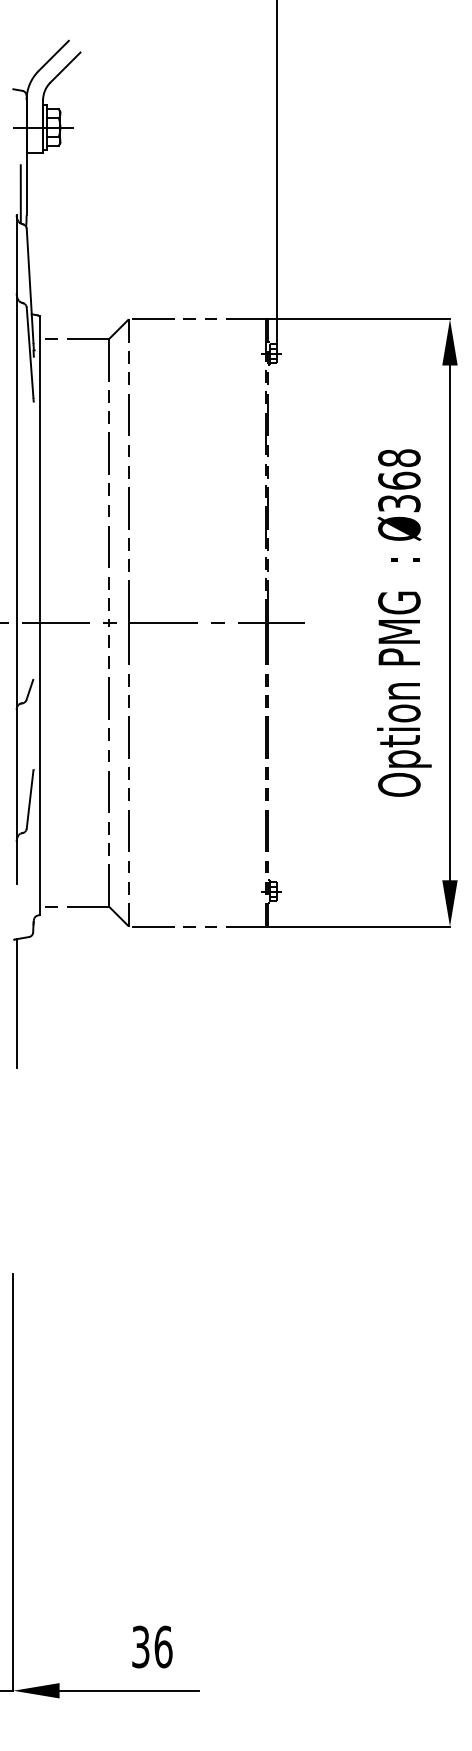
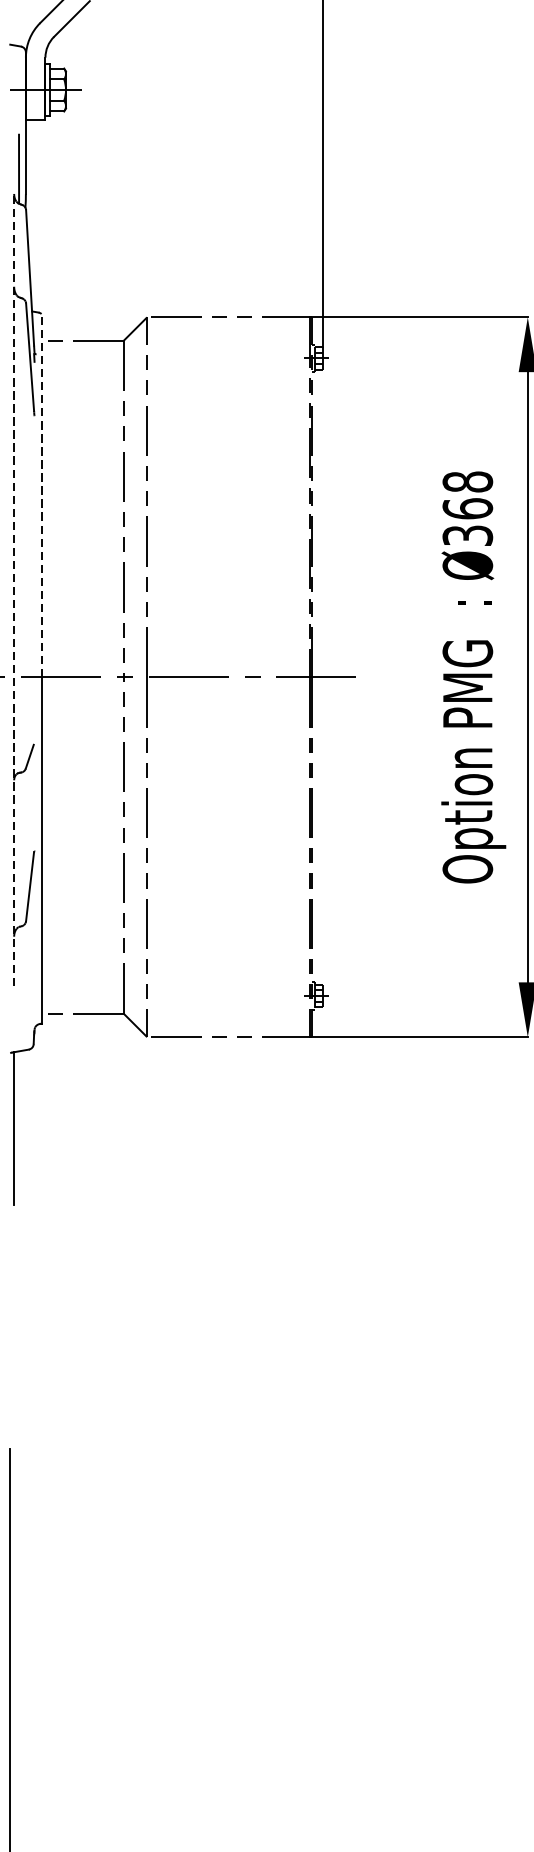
line: (39, 469) -> (41, 495), solid -> dashed
line: (16, 548) -> (13, 589), solid -> dashed

